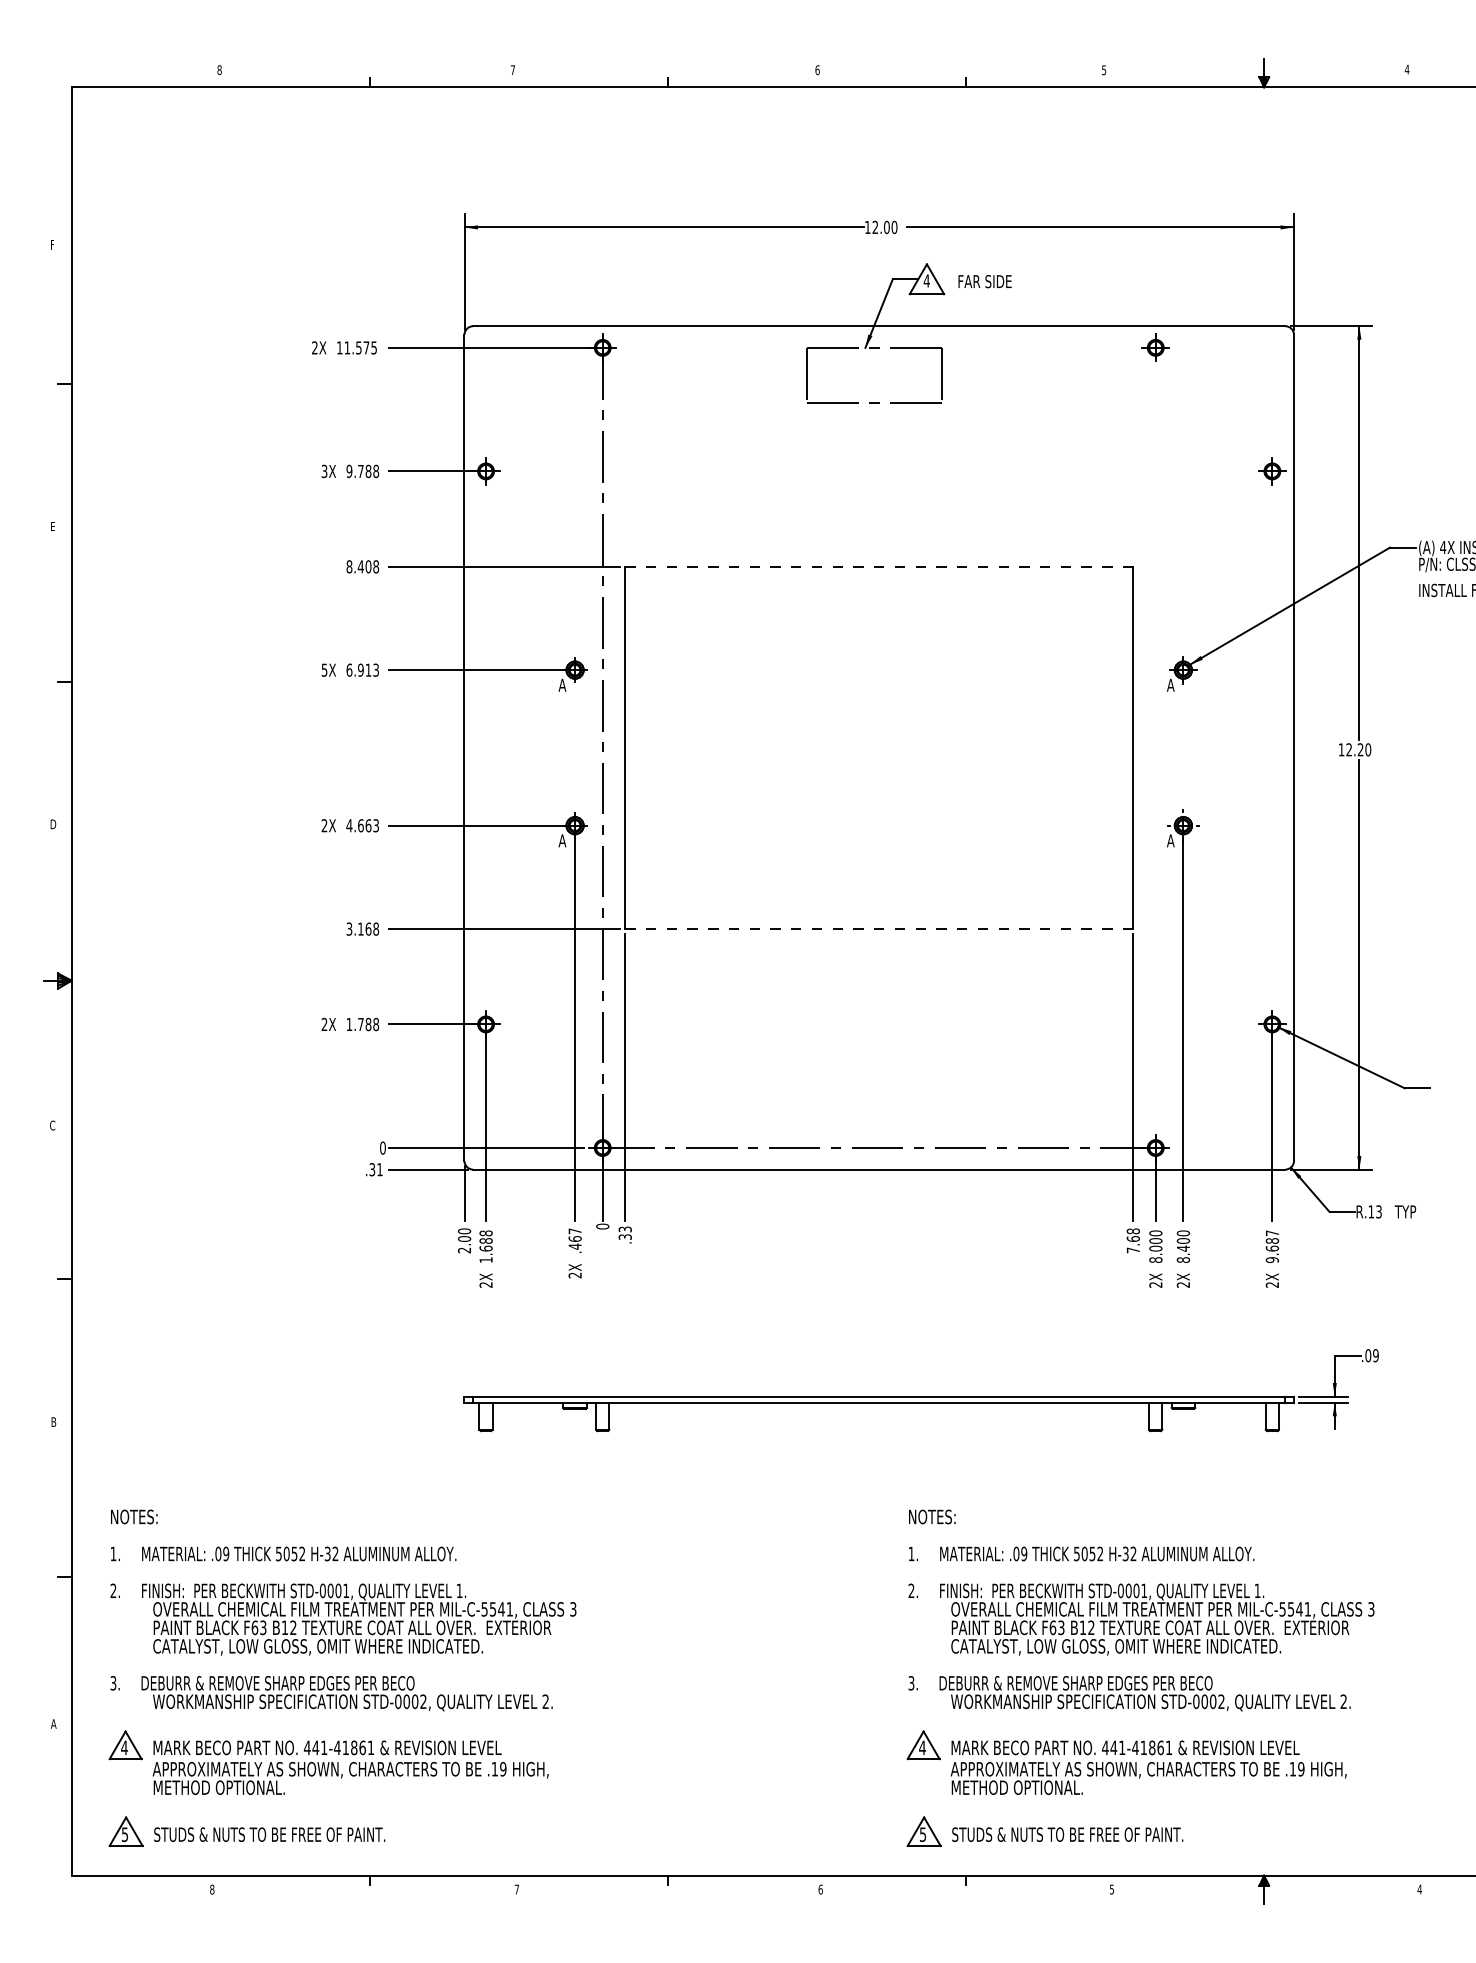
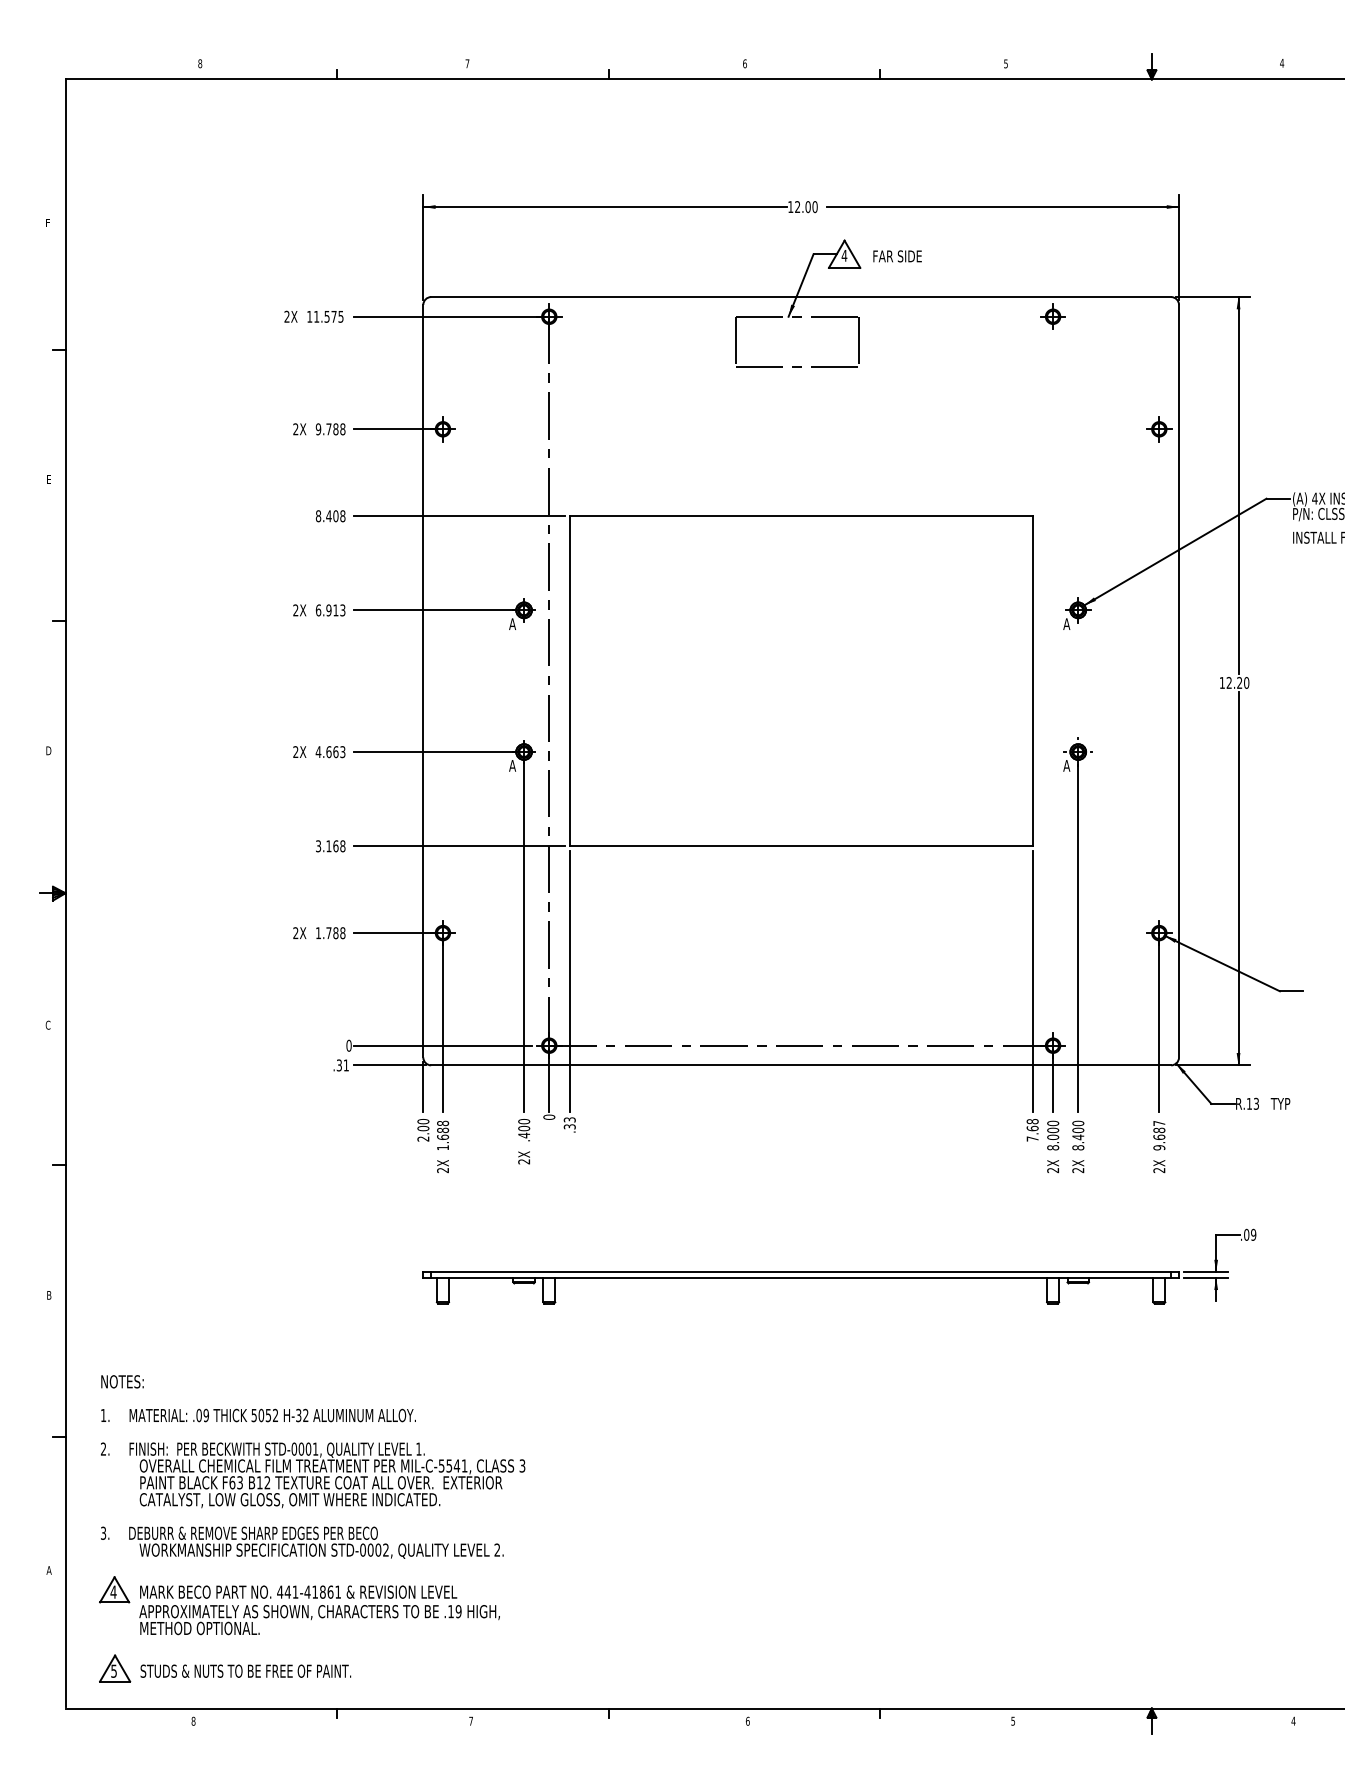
text: (324, 471) -> (295, 429), 3X -> 2X
line: (878, 567) -> (800, 516), dashed -> solid
text: (324, 670) -> (295, 610), 5X -> 2X
line: (879, 929) -> (801, 846), dashed -> solid
text: (575, 1235) -> (524, 1125), .467 -> .400
part: (1140, 1677) -> (1039, 1528), removed

